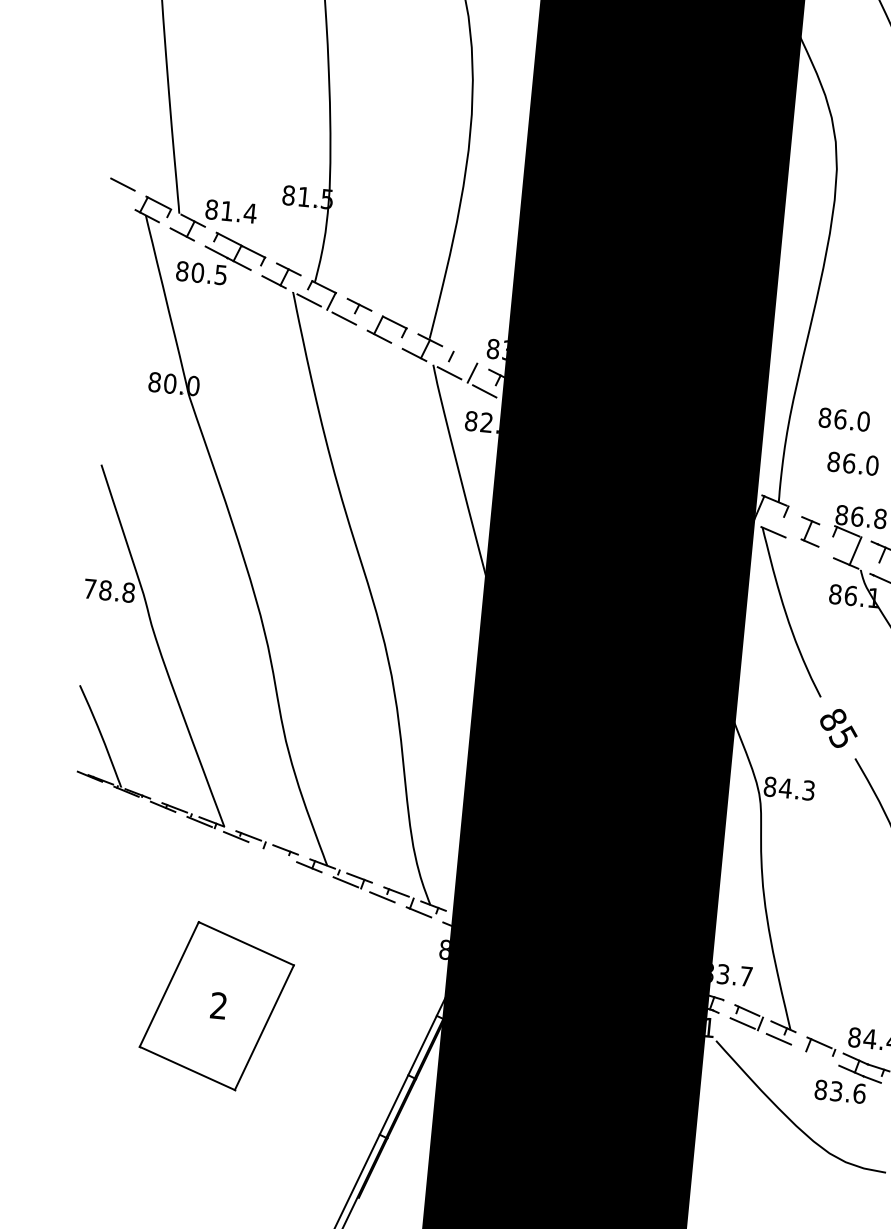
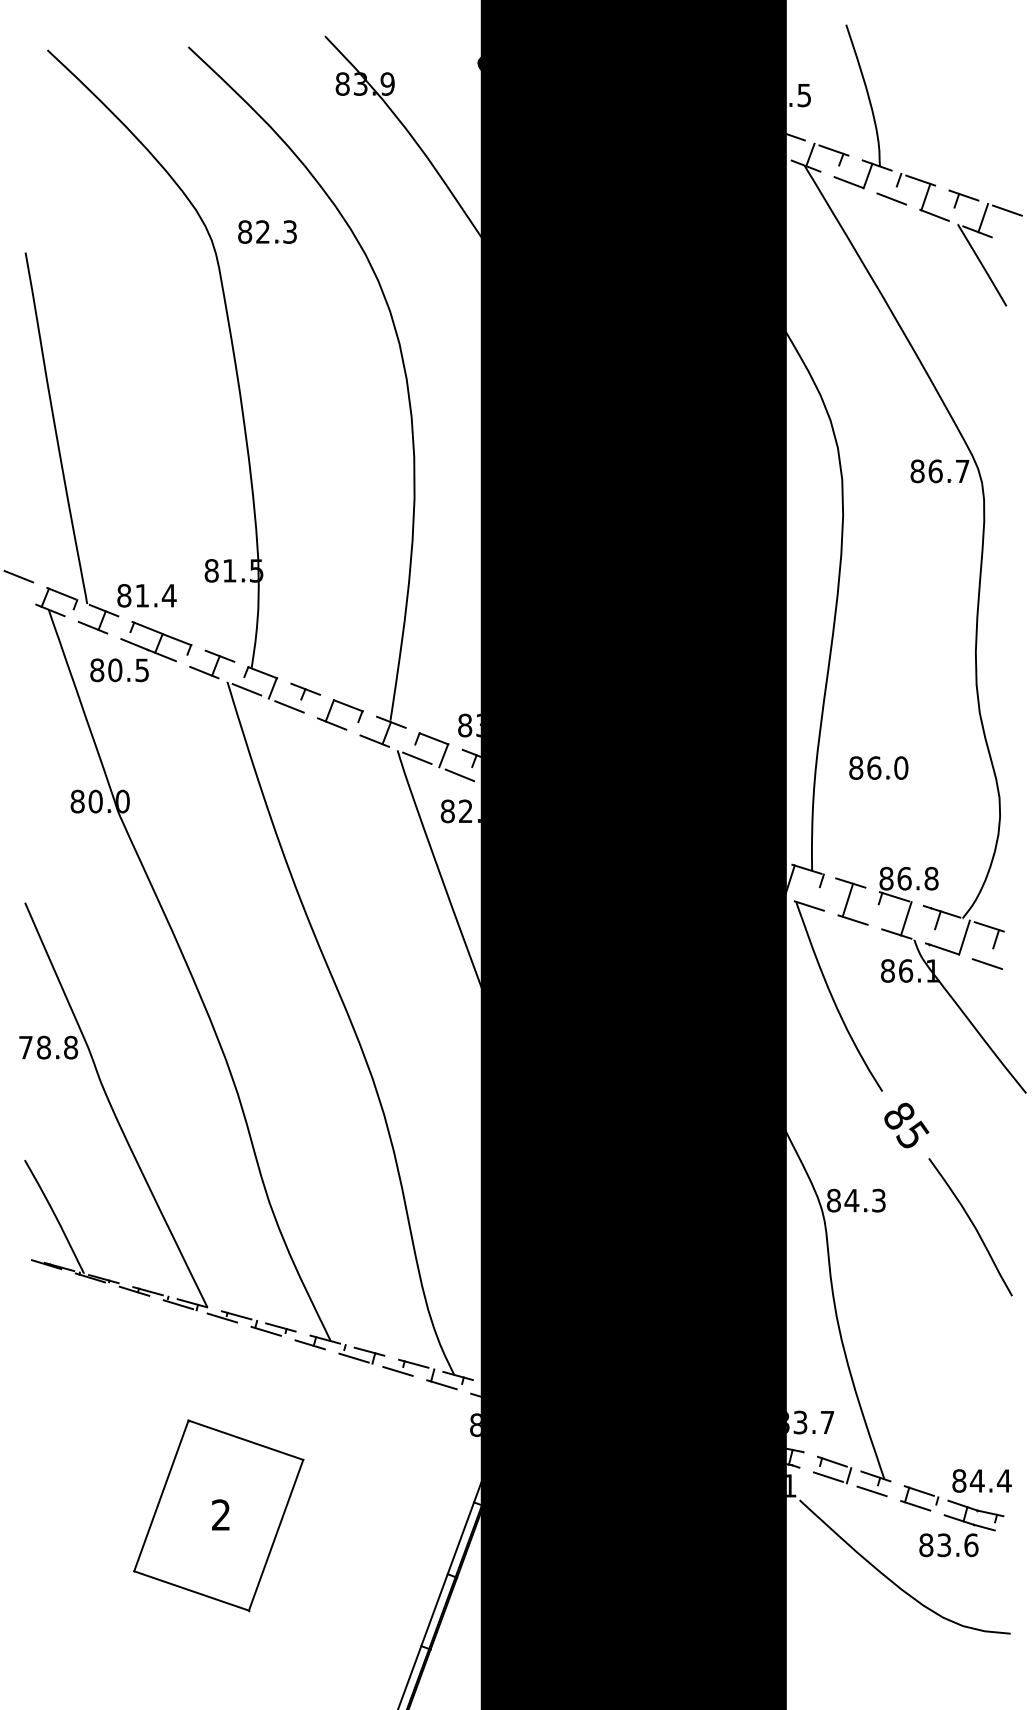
line: (465, 357) -> (433, 738), added
part: (852, 463) -> (893, 817), removed
part: (810, 531) -> (851, 901), size x1.43
line: (272, 851) -> (265, 1330), added
line: (815, 1054) -> (915, 1505), added

